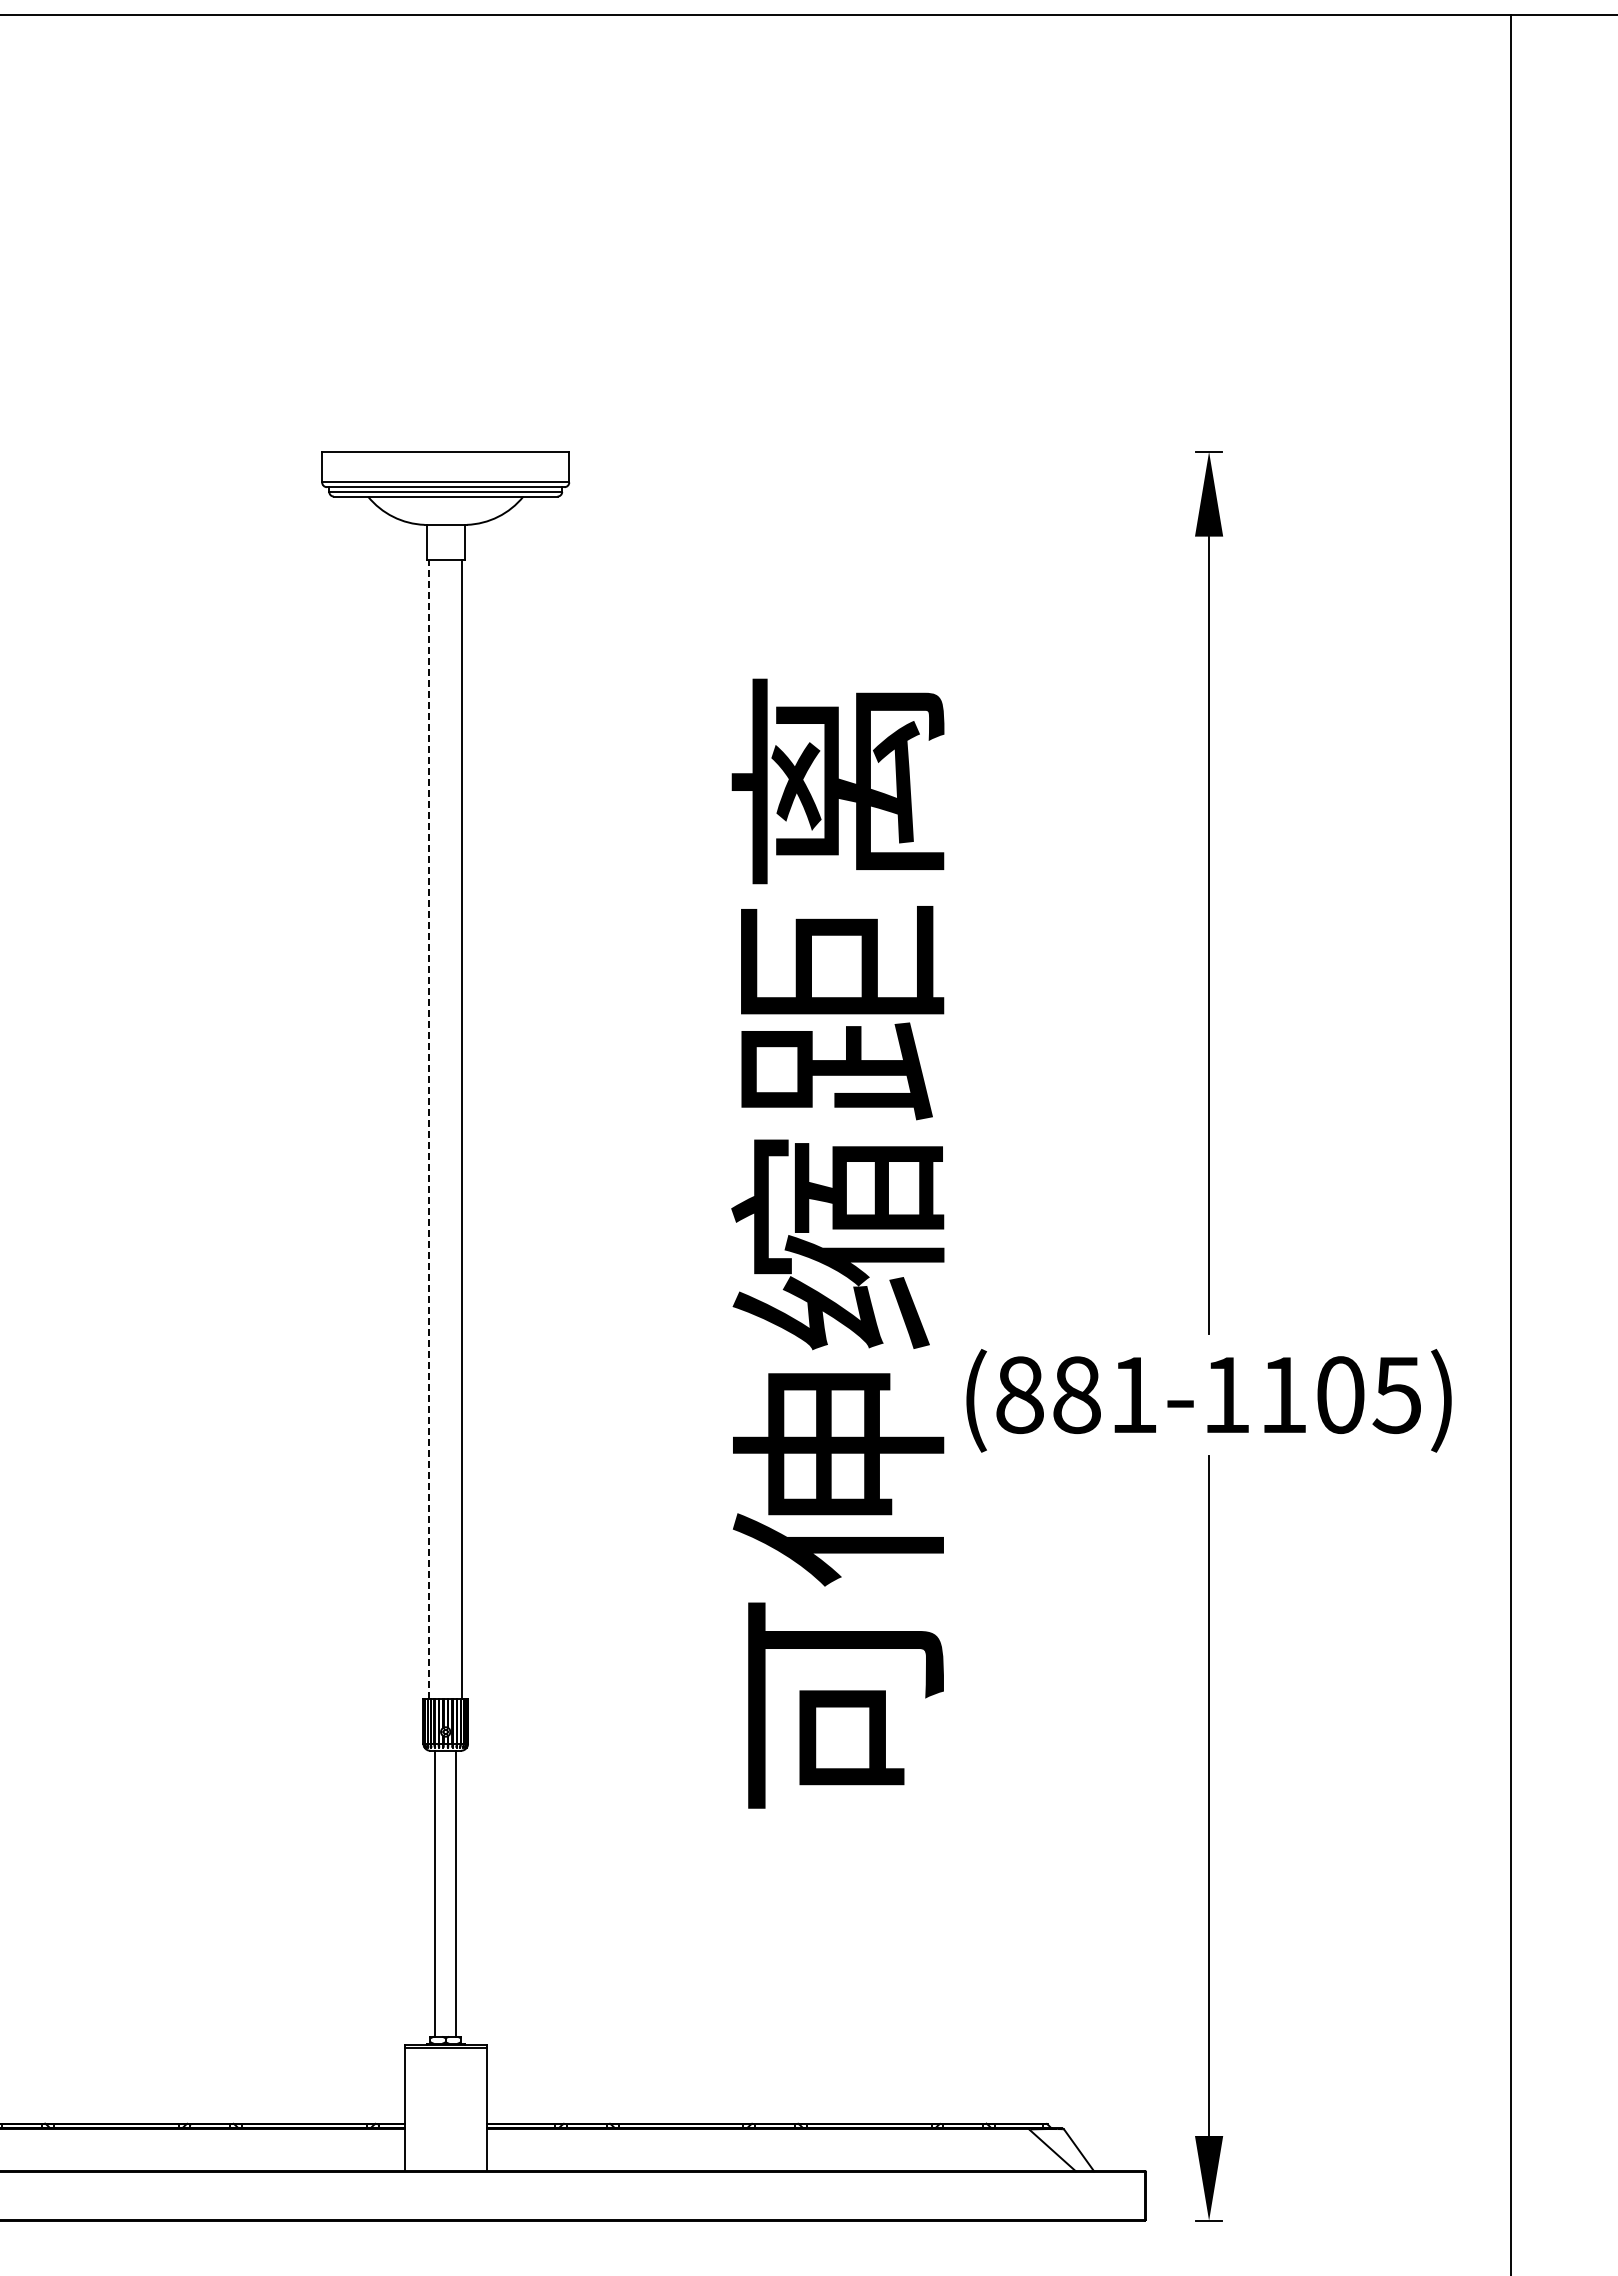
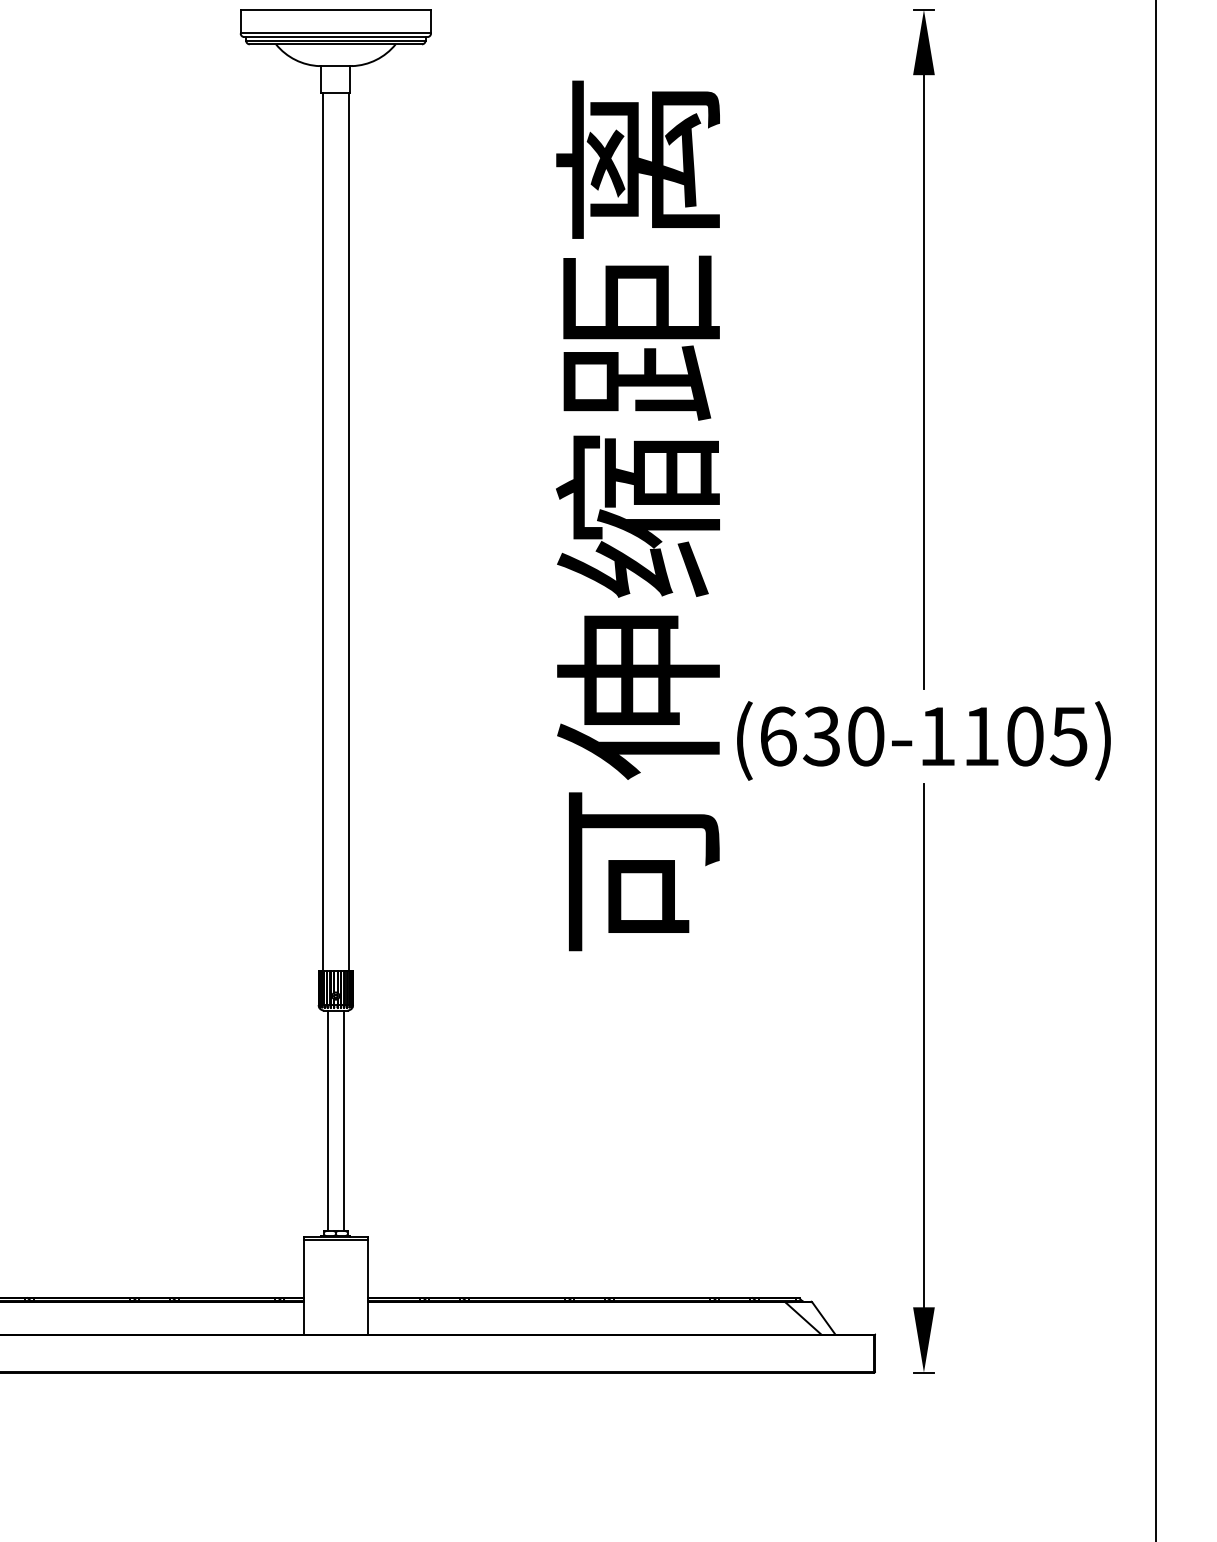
line: (429, 1129) -> (323, 531), dashed -> solid
text: (837, 1243) -> (637, 515), moved
text: (1076, 1395) -> (821, 736), (881-1105) -> (630-1105)

